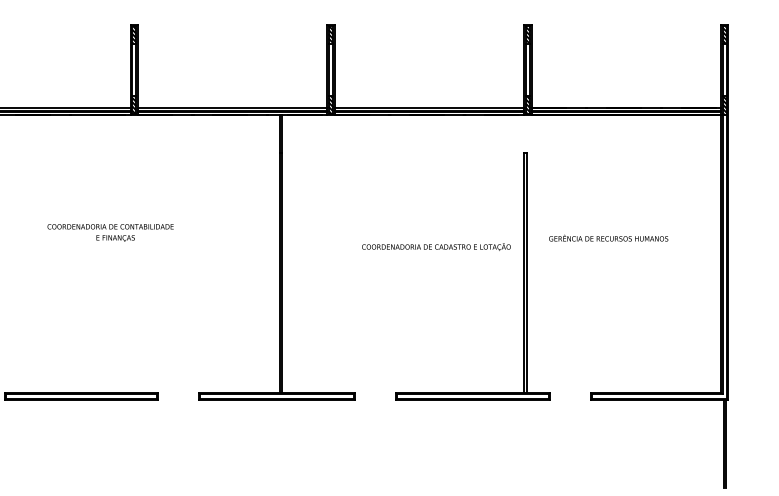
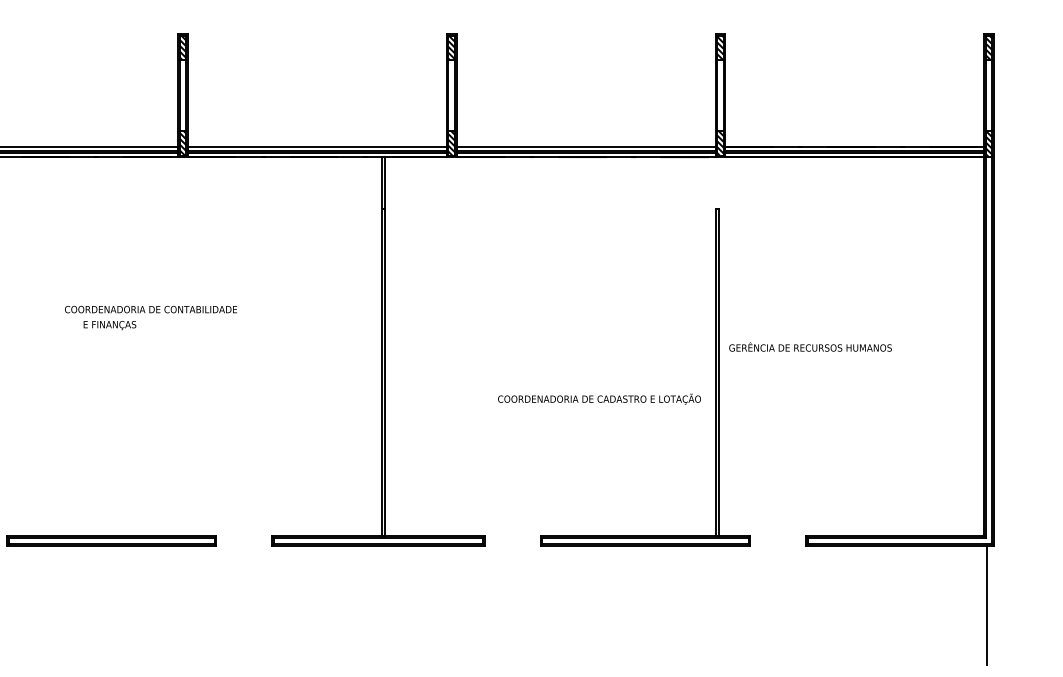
text: (608, 237) -> (810, 346), moved
text: (115, 238) -> (109, 325), moved
text: (436, 246) -> (599, 398), moved
line: (725, 443) -> (990, 605), removed

